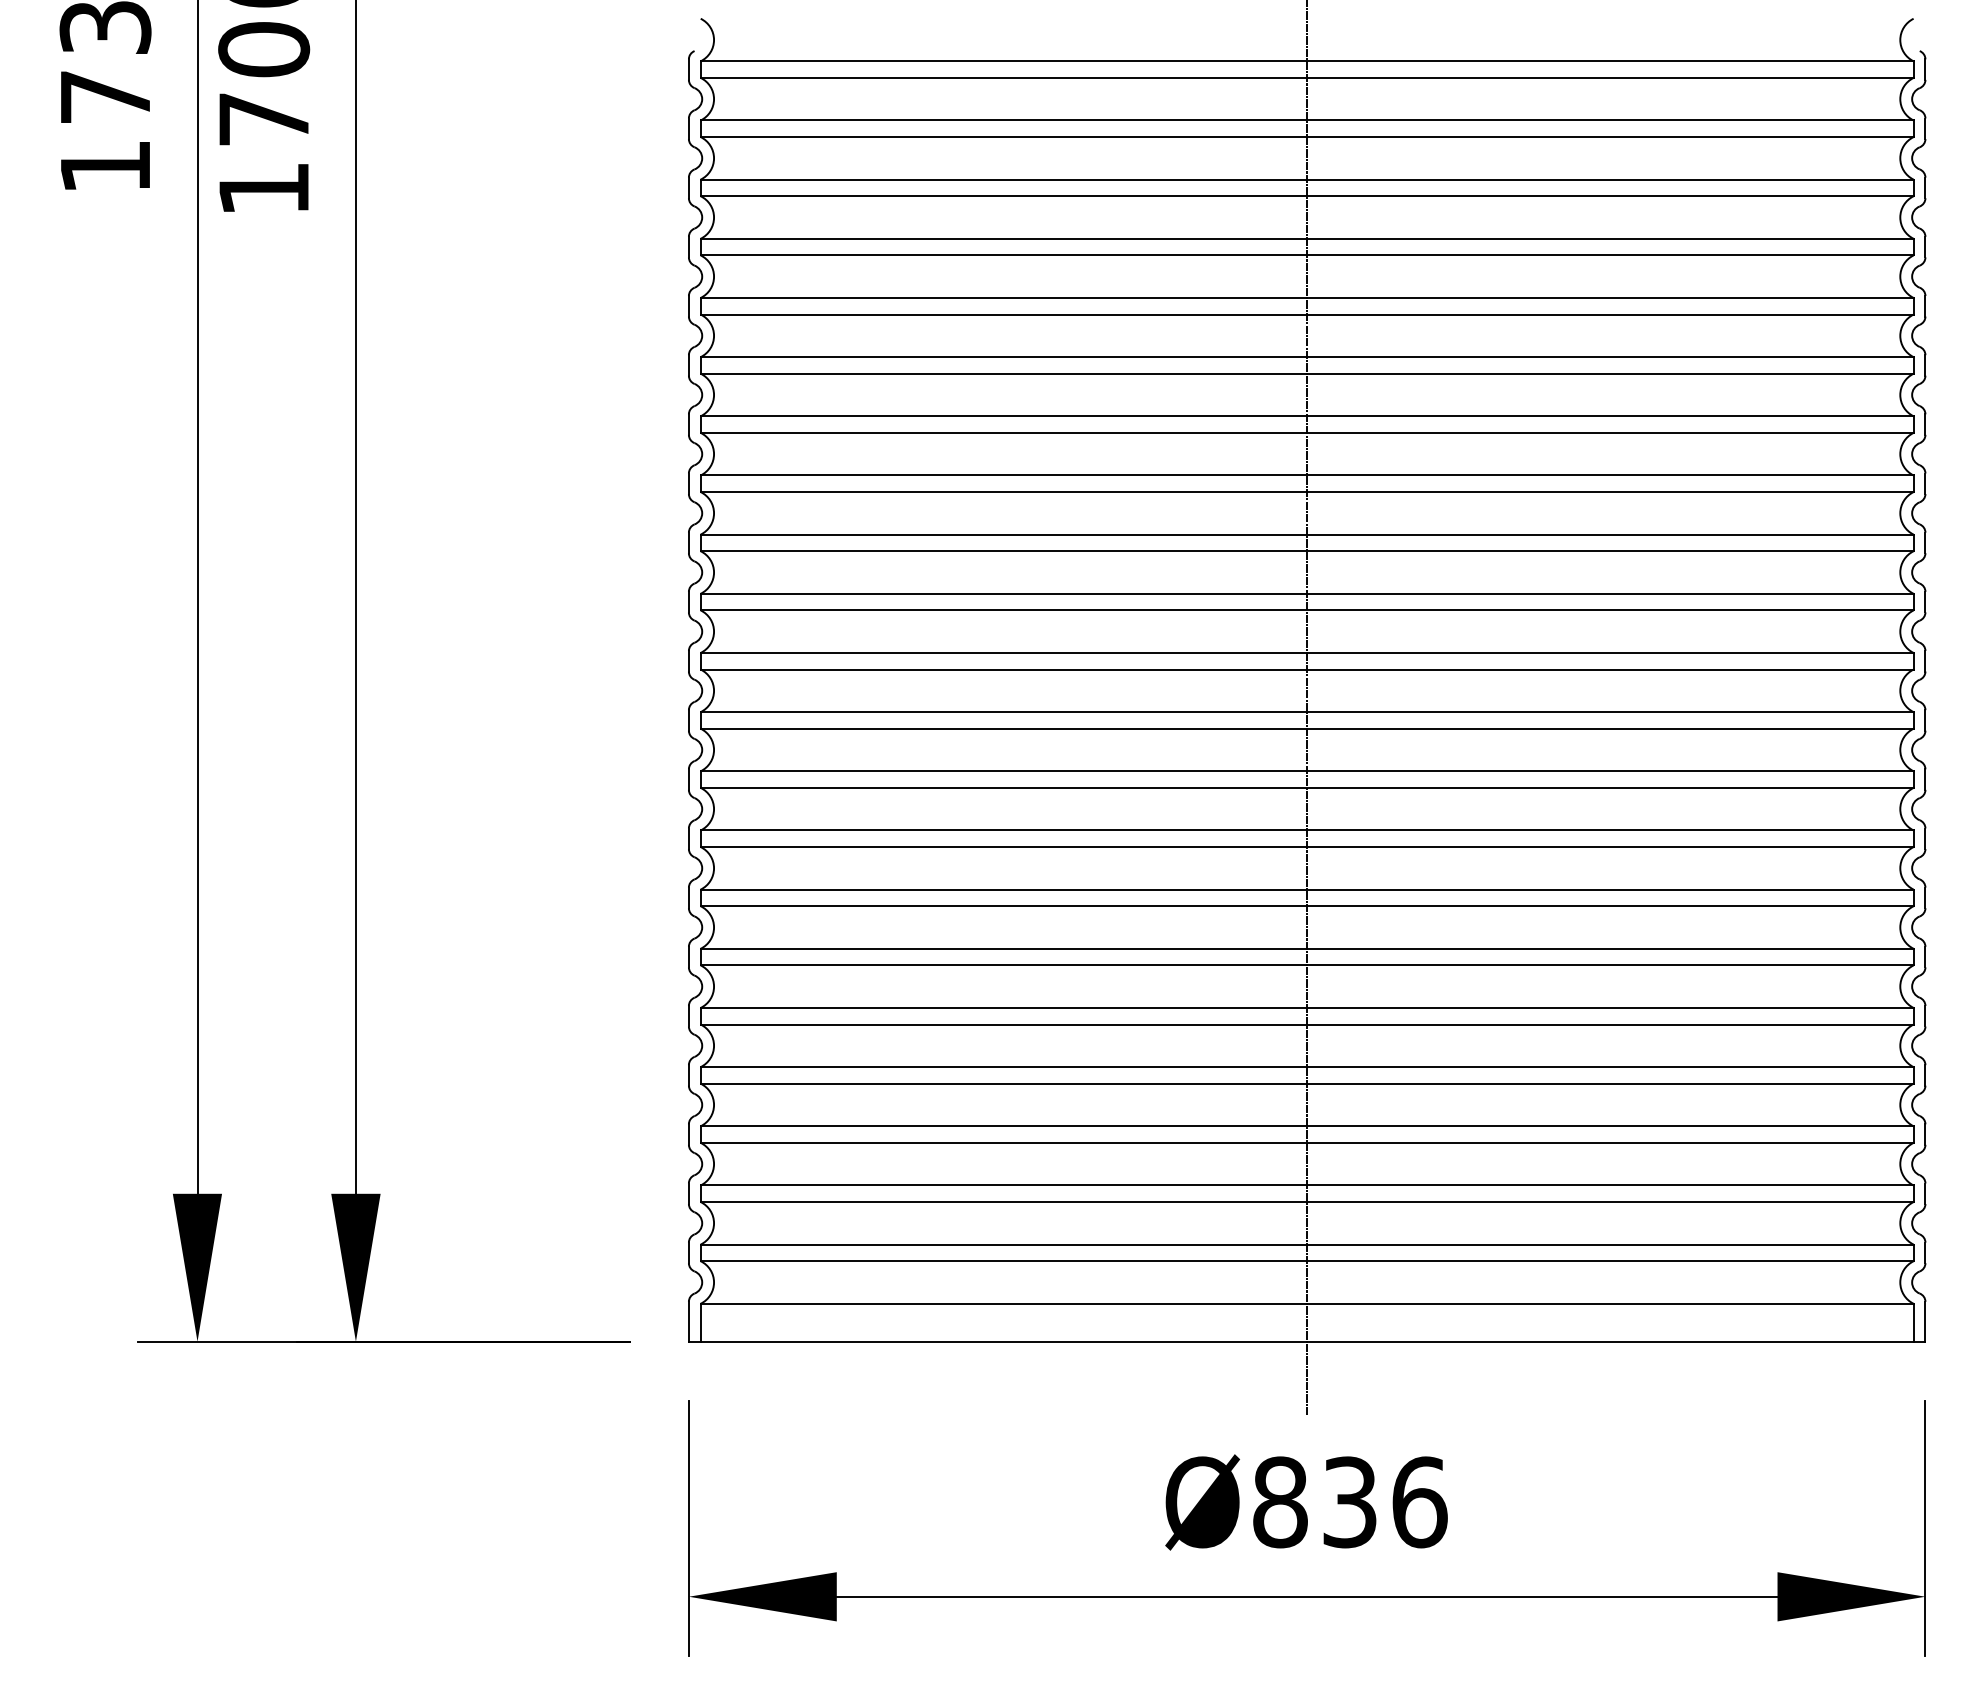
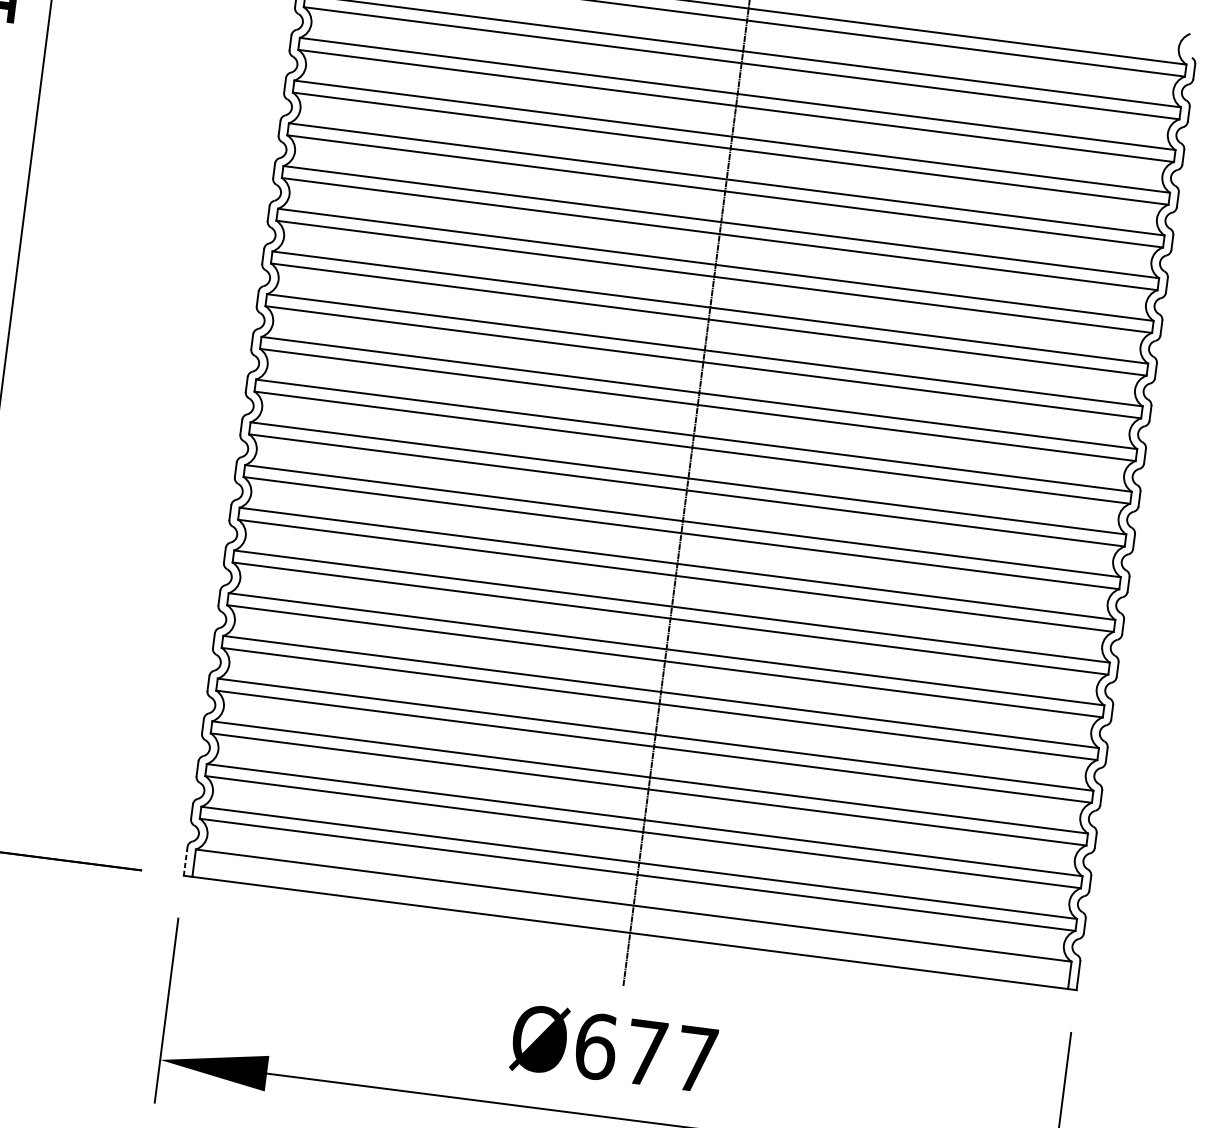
line: (688, 1321) -> (185, 861), solid -> dashed
text: (1350, 1502) -> (646, 1053), Ø836 -> Ø677

